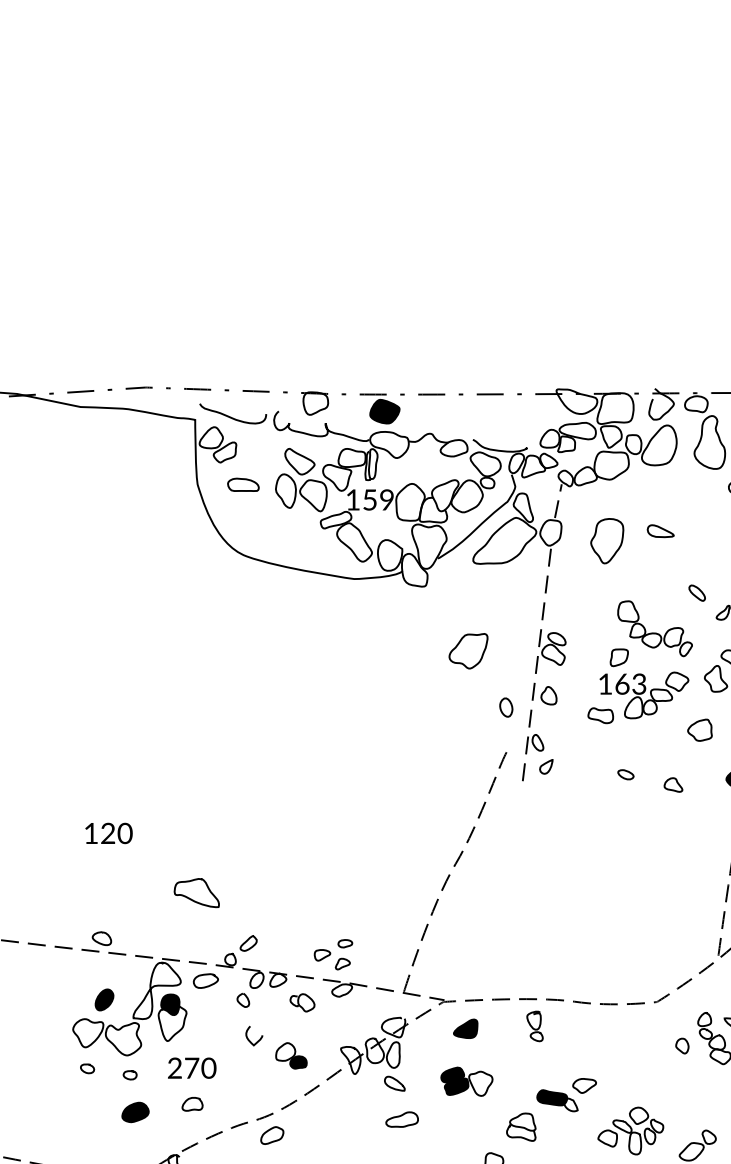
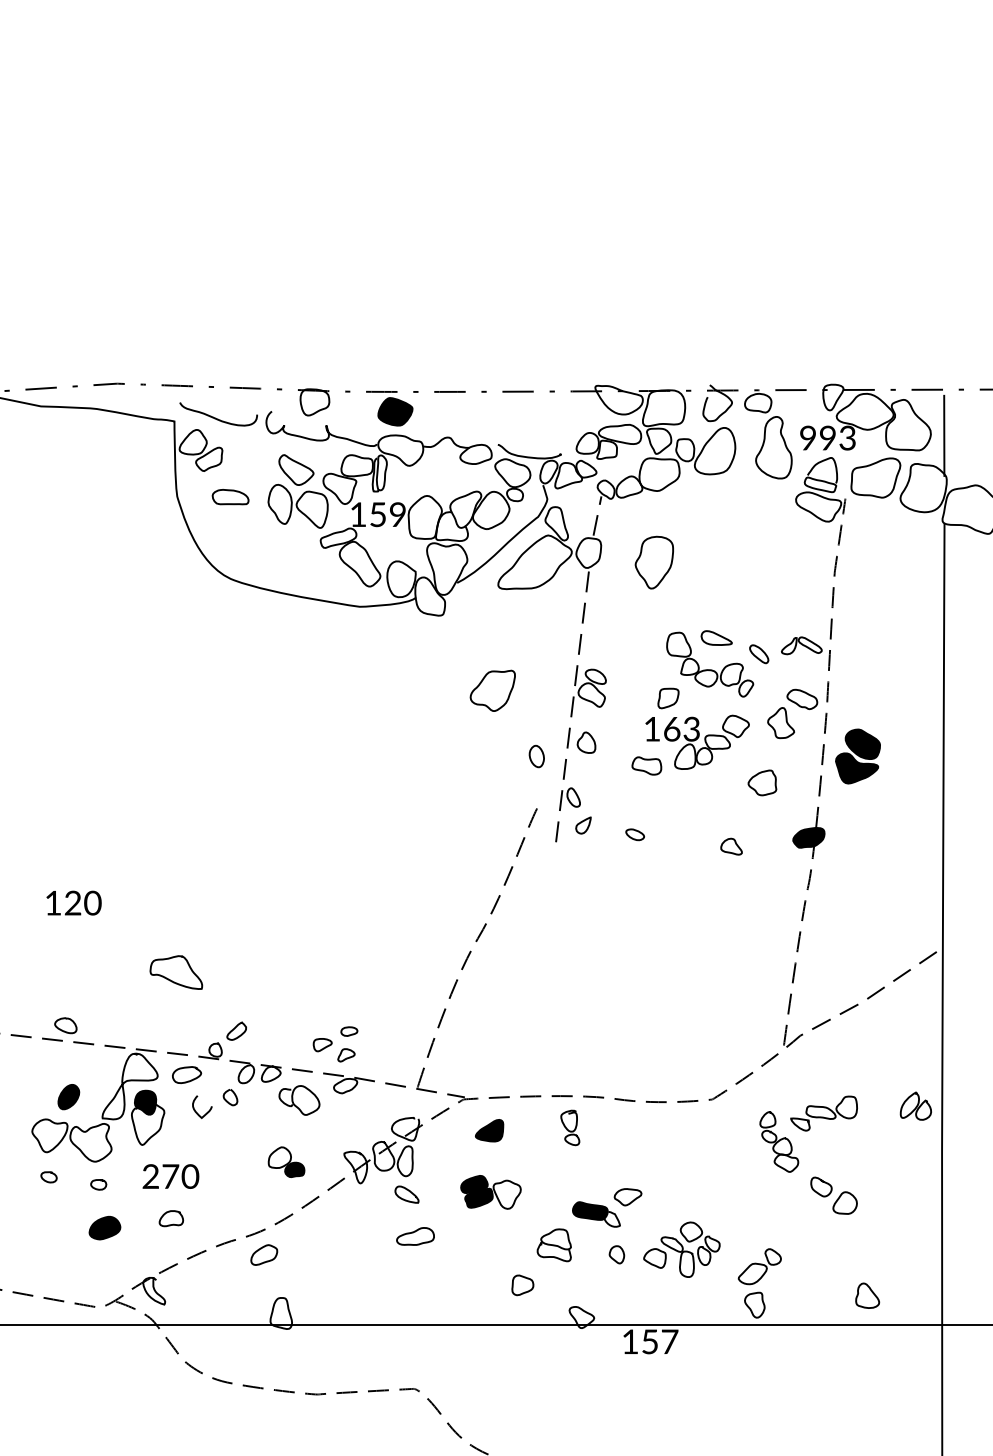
part: (660, 530) -> (716, 637), moved
part: (697, 593) -> (759, 654), moved
part: (625, 774) -> (634, 834), moved
part: (302, 1002) -> (299, 1100), size x1.43
curve: (258, 1039) -> (207, 1111), moved
part: (682, 1045) -> (616, 1254), moved

